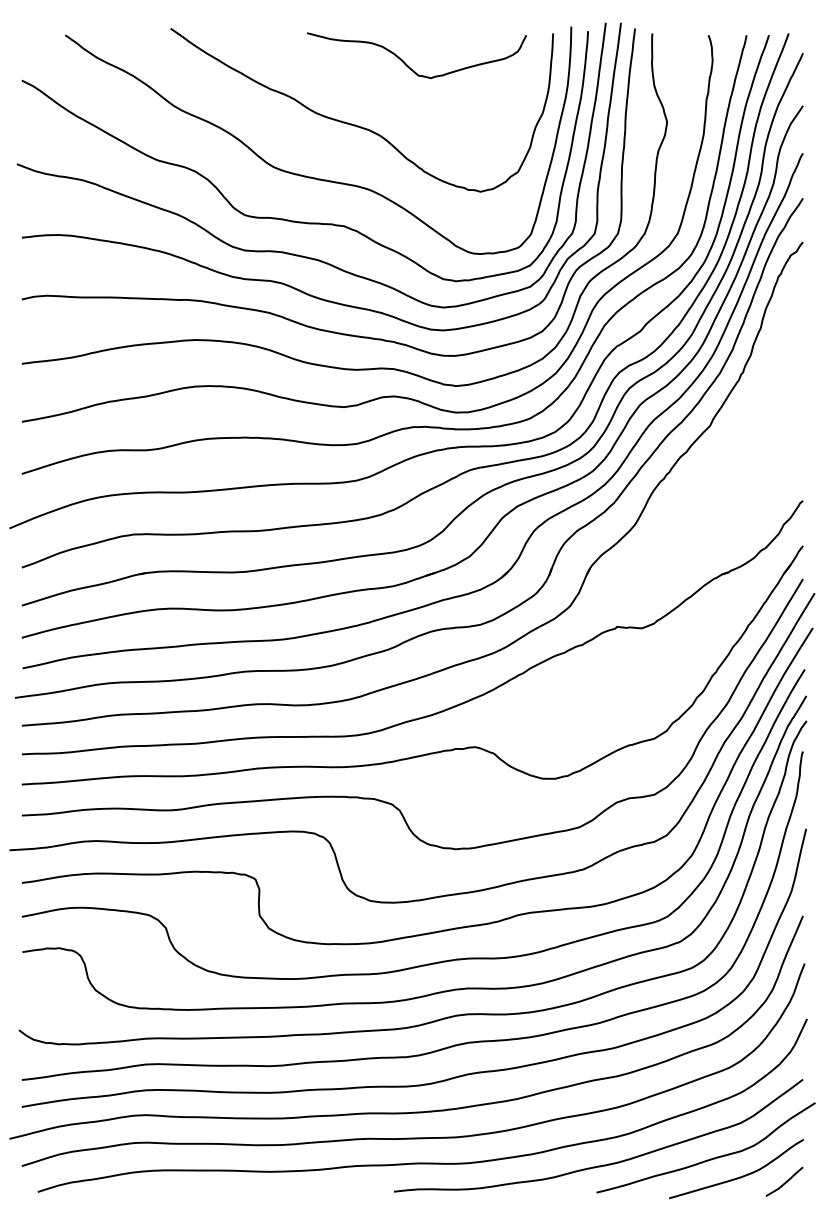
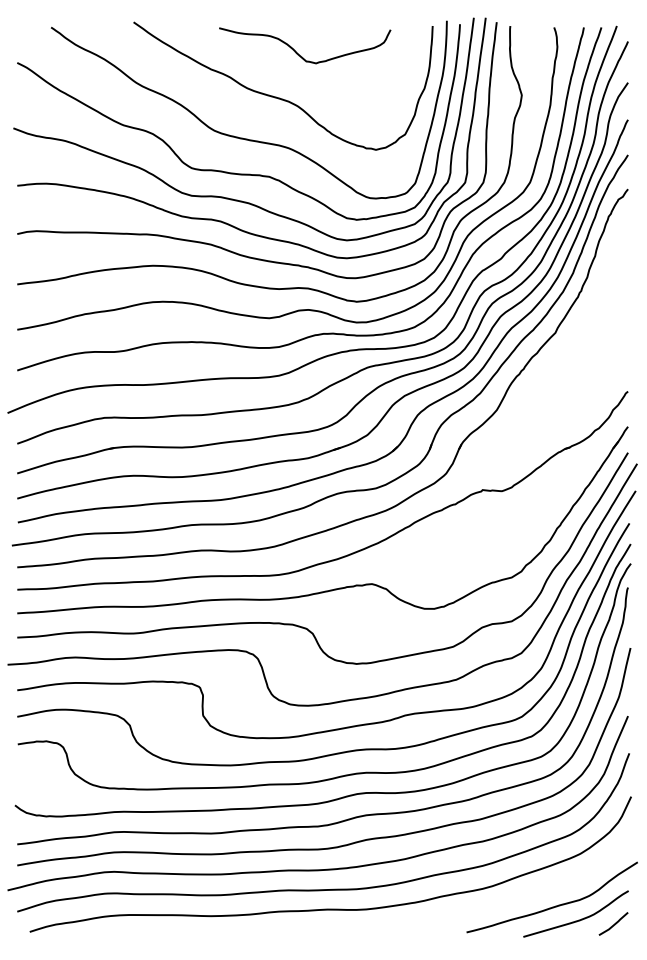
curve: (407, 64) -> (297, 52), moved
curve: (603, 1164) -> (472, 910), removed

